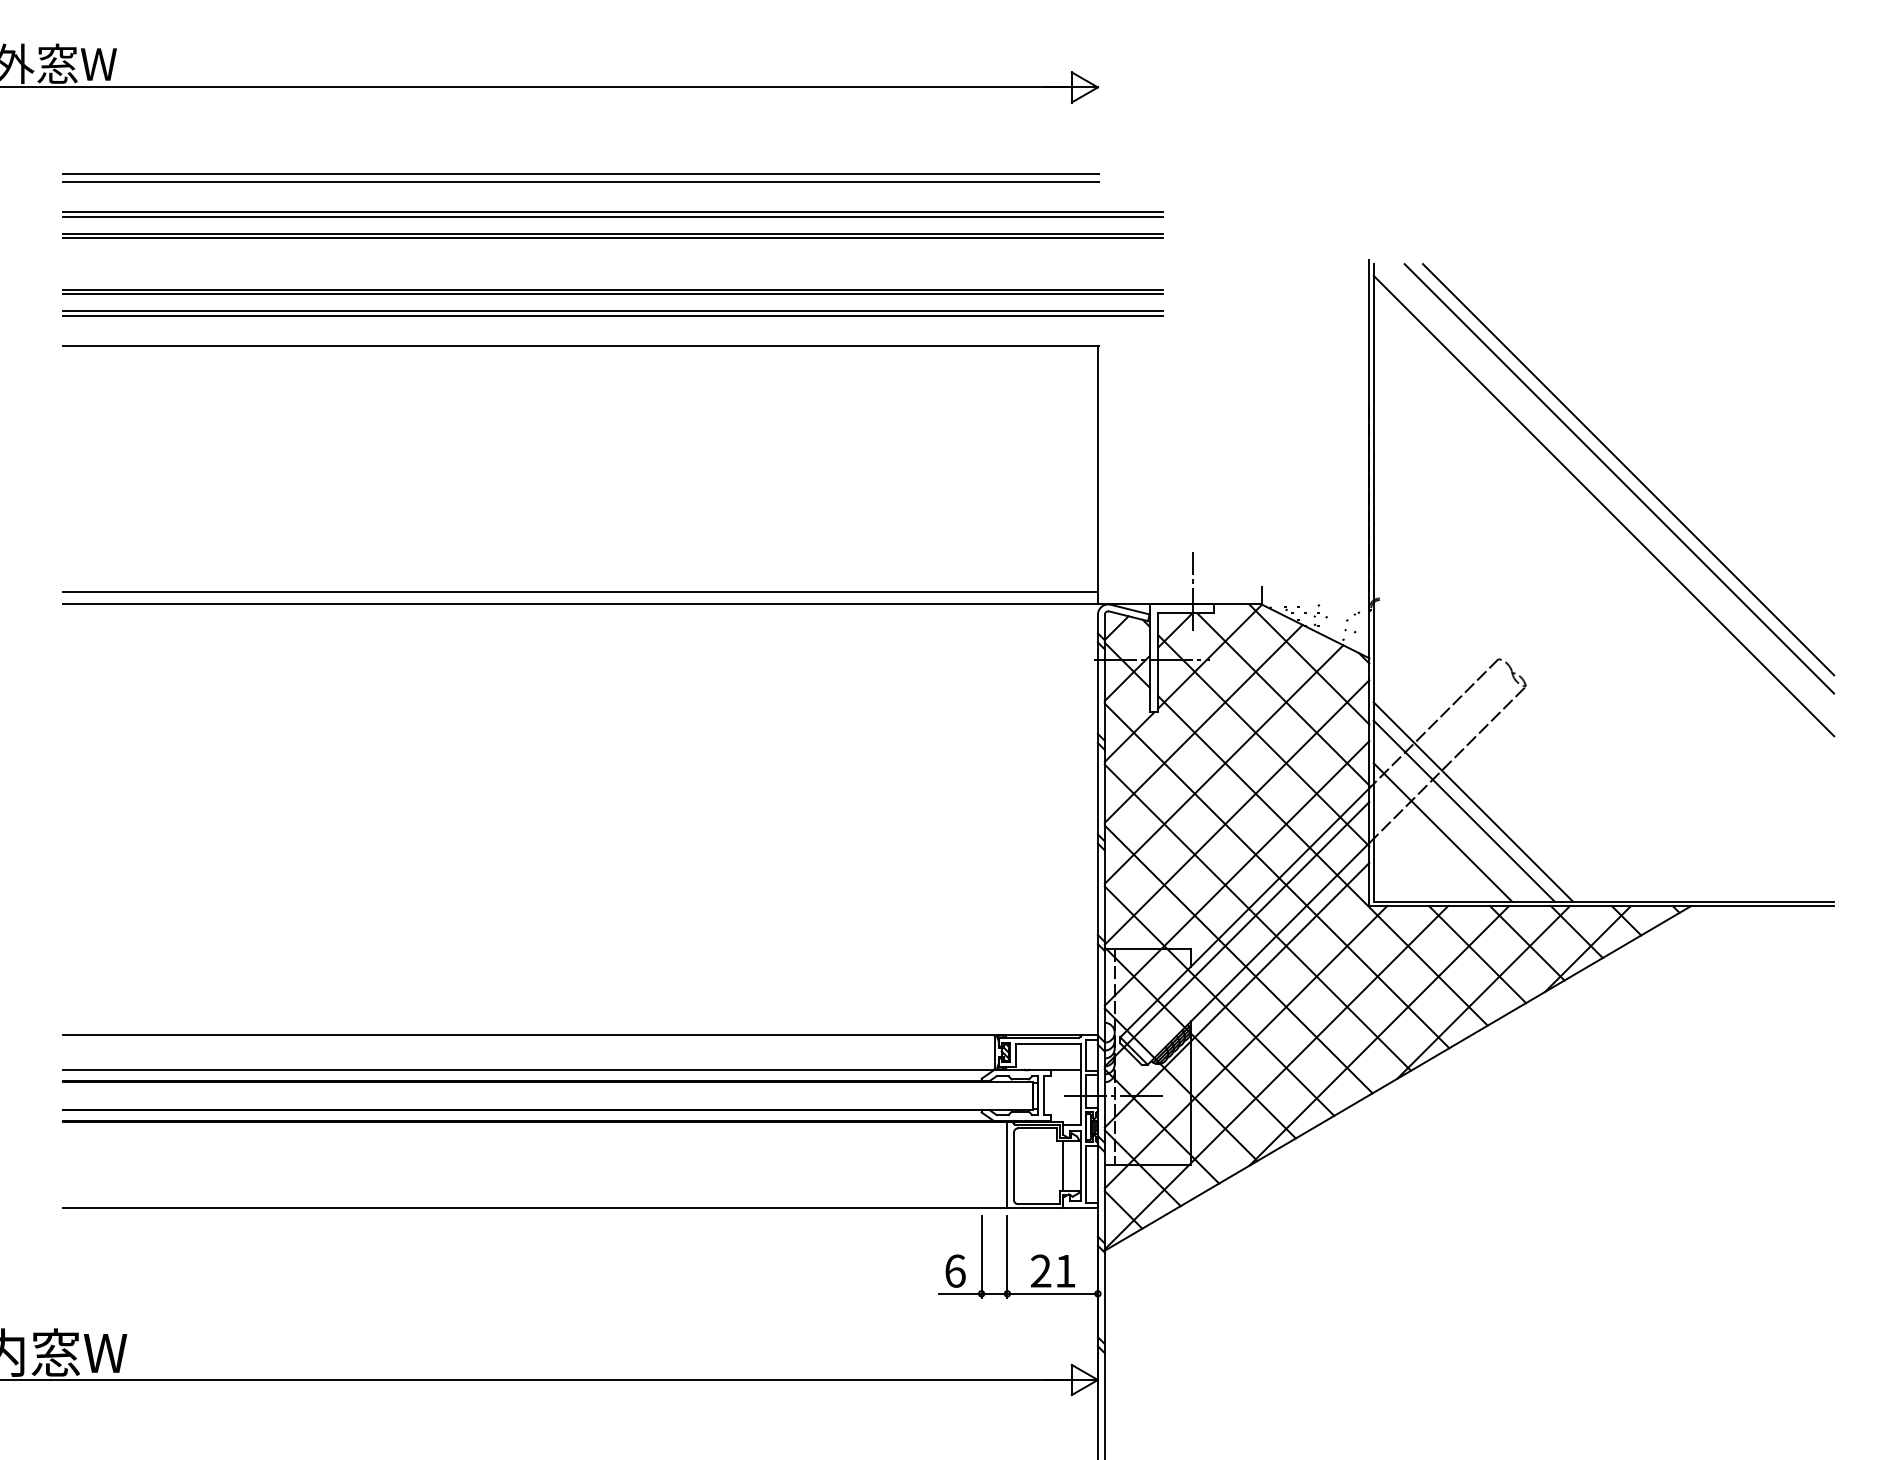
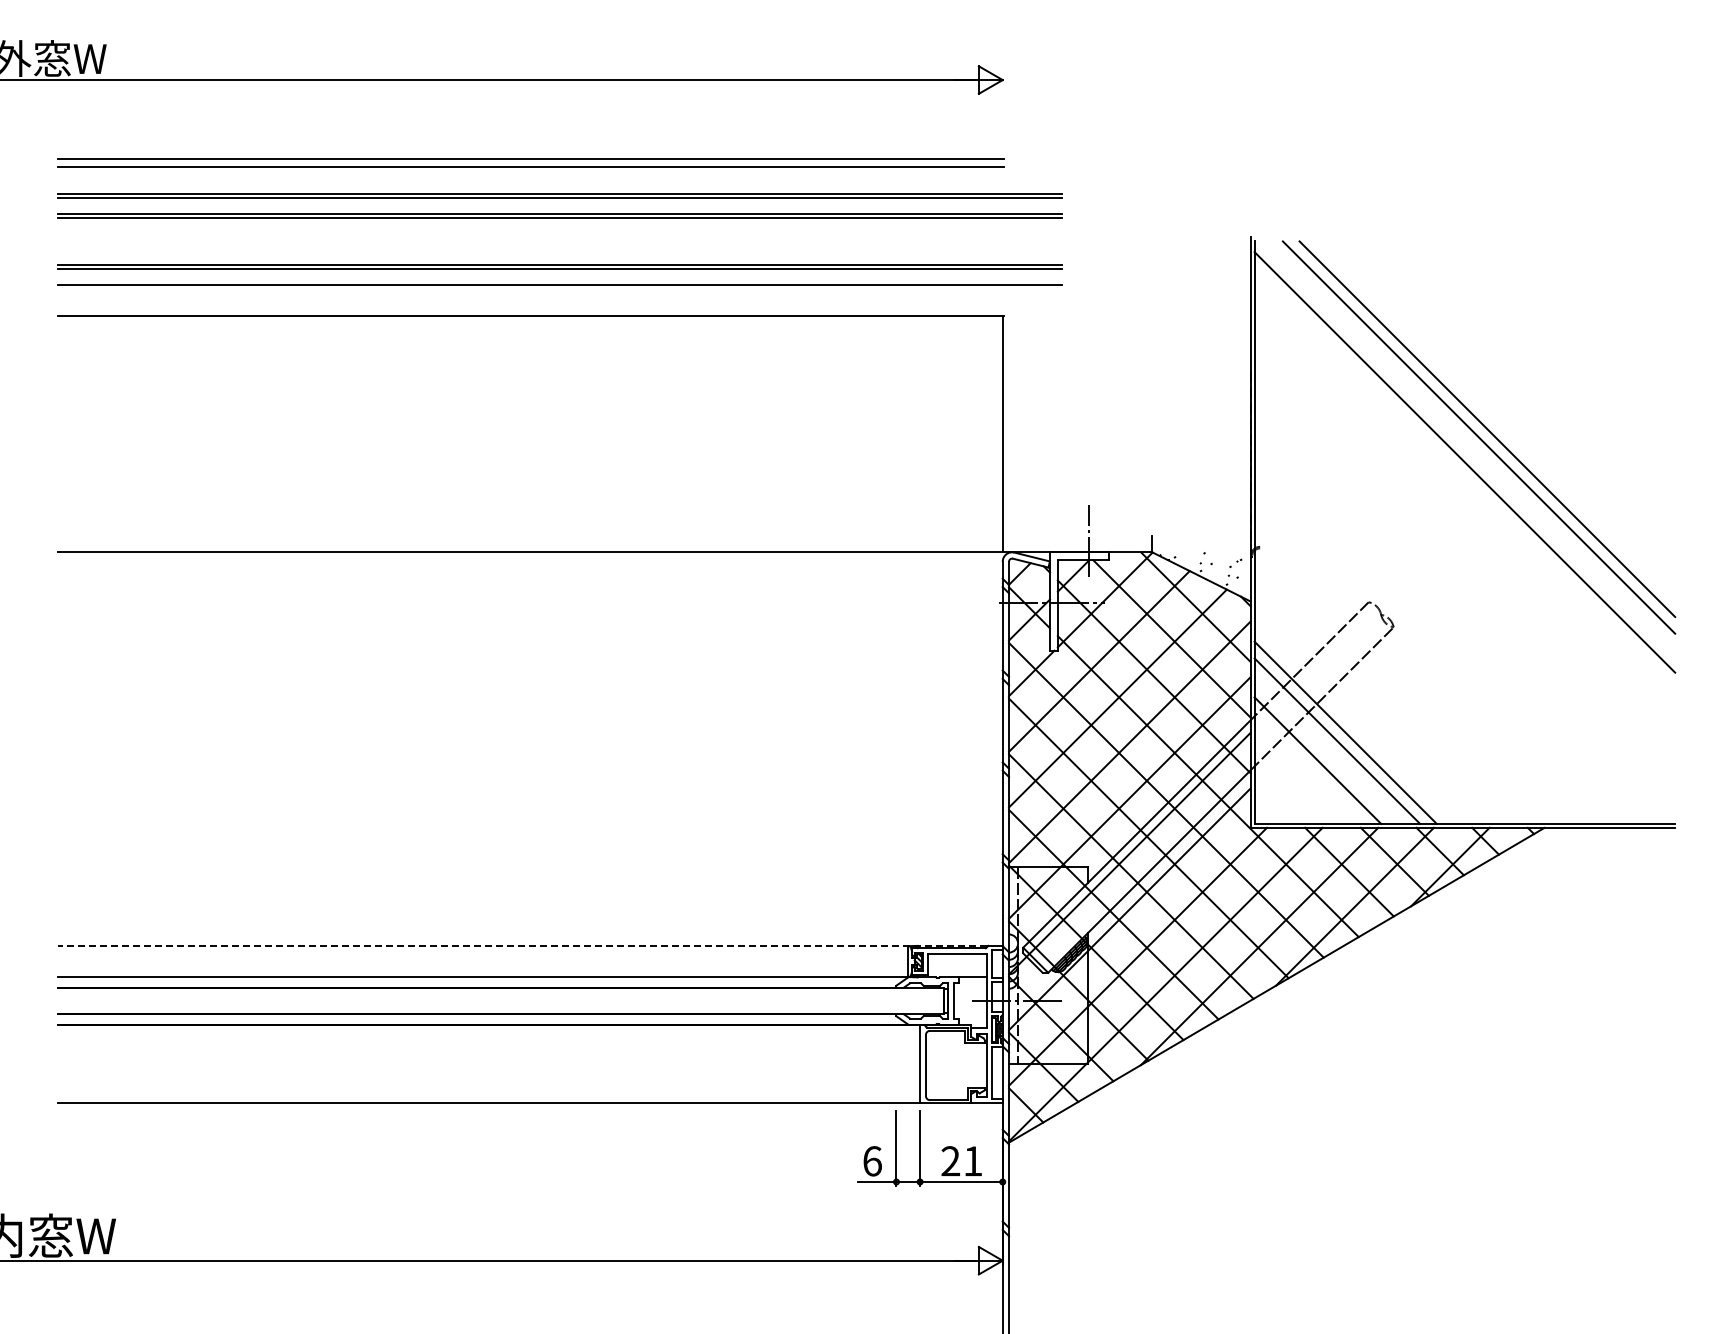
line: (612, 315) -> (559, 288), removed
line: (579, 591) -> (529, 540), removed
line: (572, 1034) -> (522, 945), solid -> dashed
line: (1063, 1166) -> (971, 1065), removed

